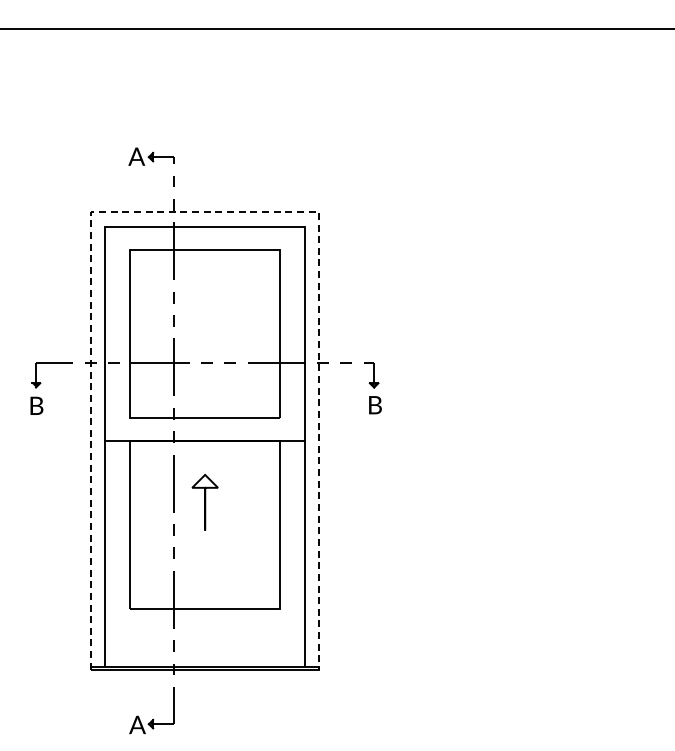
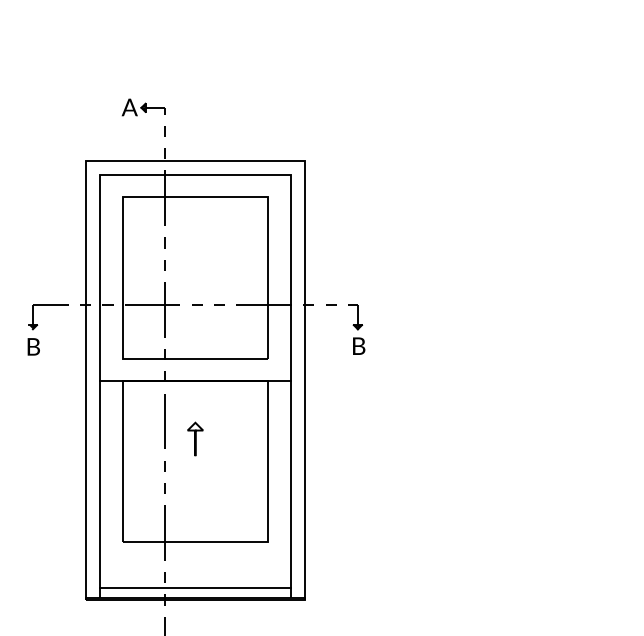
line: (205, 212) -> (195, 161), dashed -> solid
part: (204, 501) -> (194, 438), size x0.62
line: (204, 656) -> (194, 587), added

